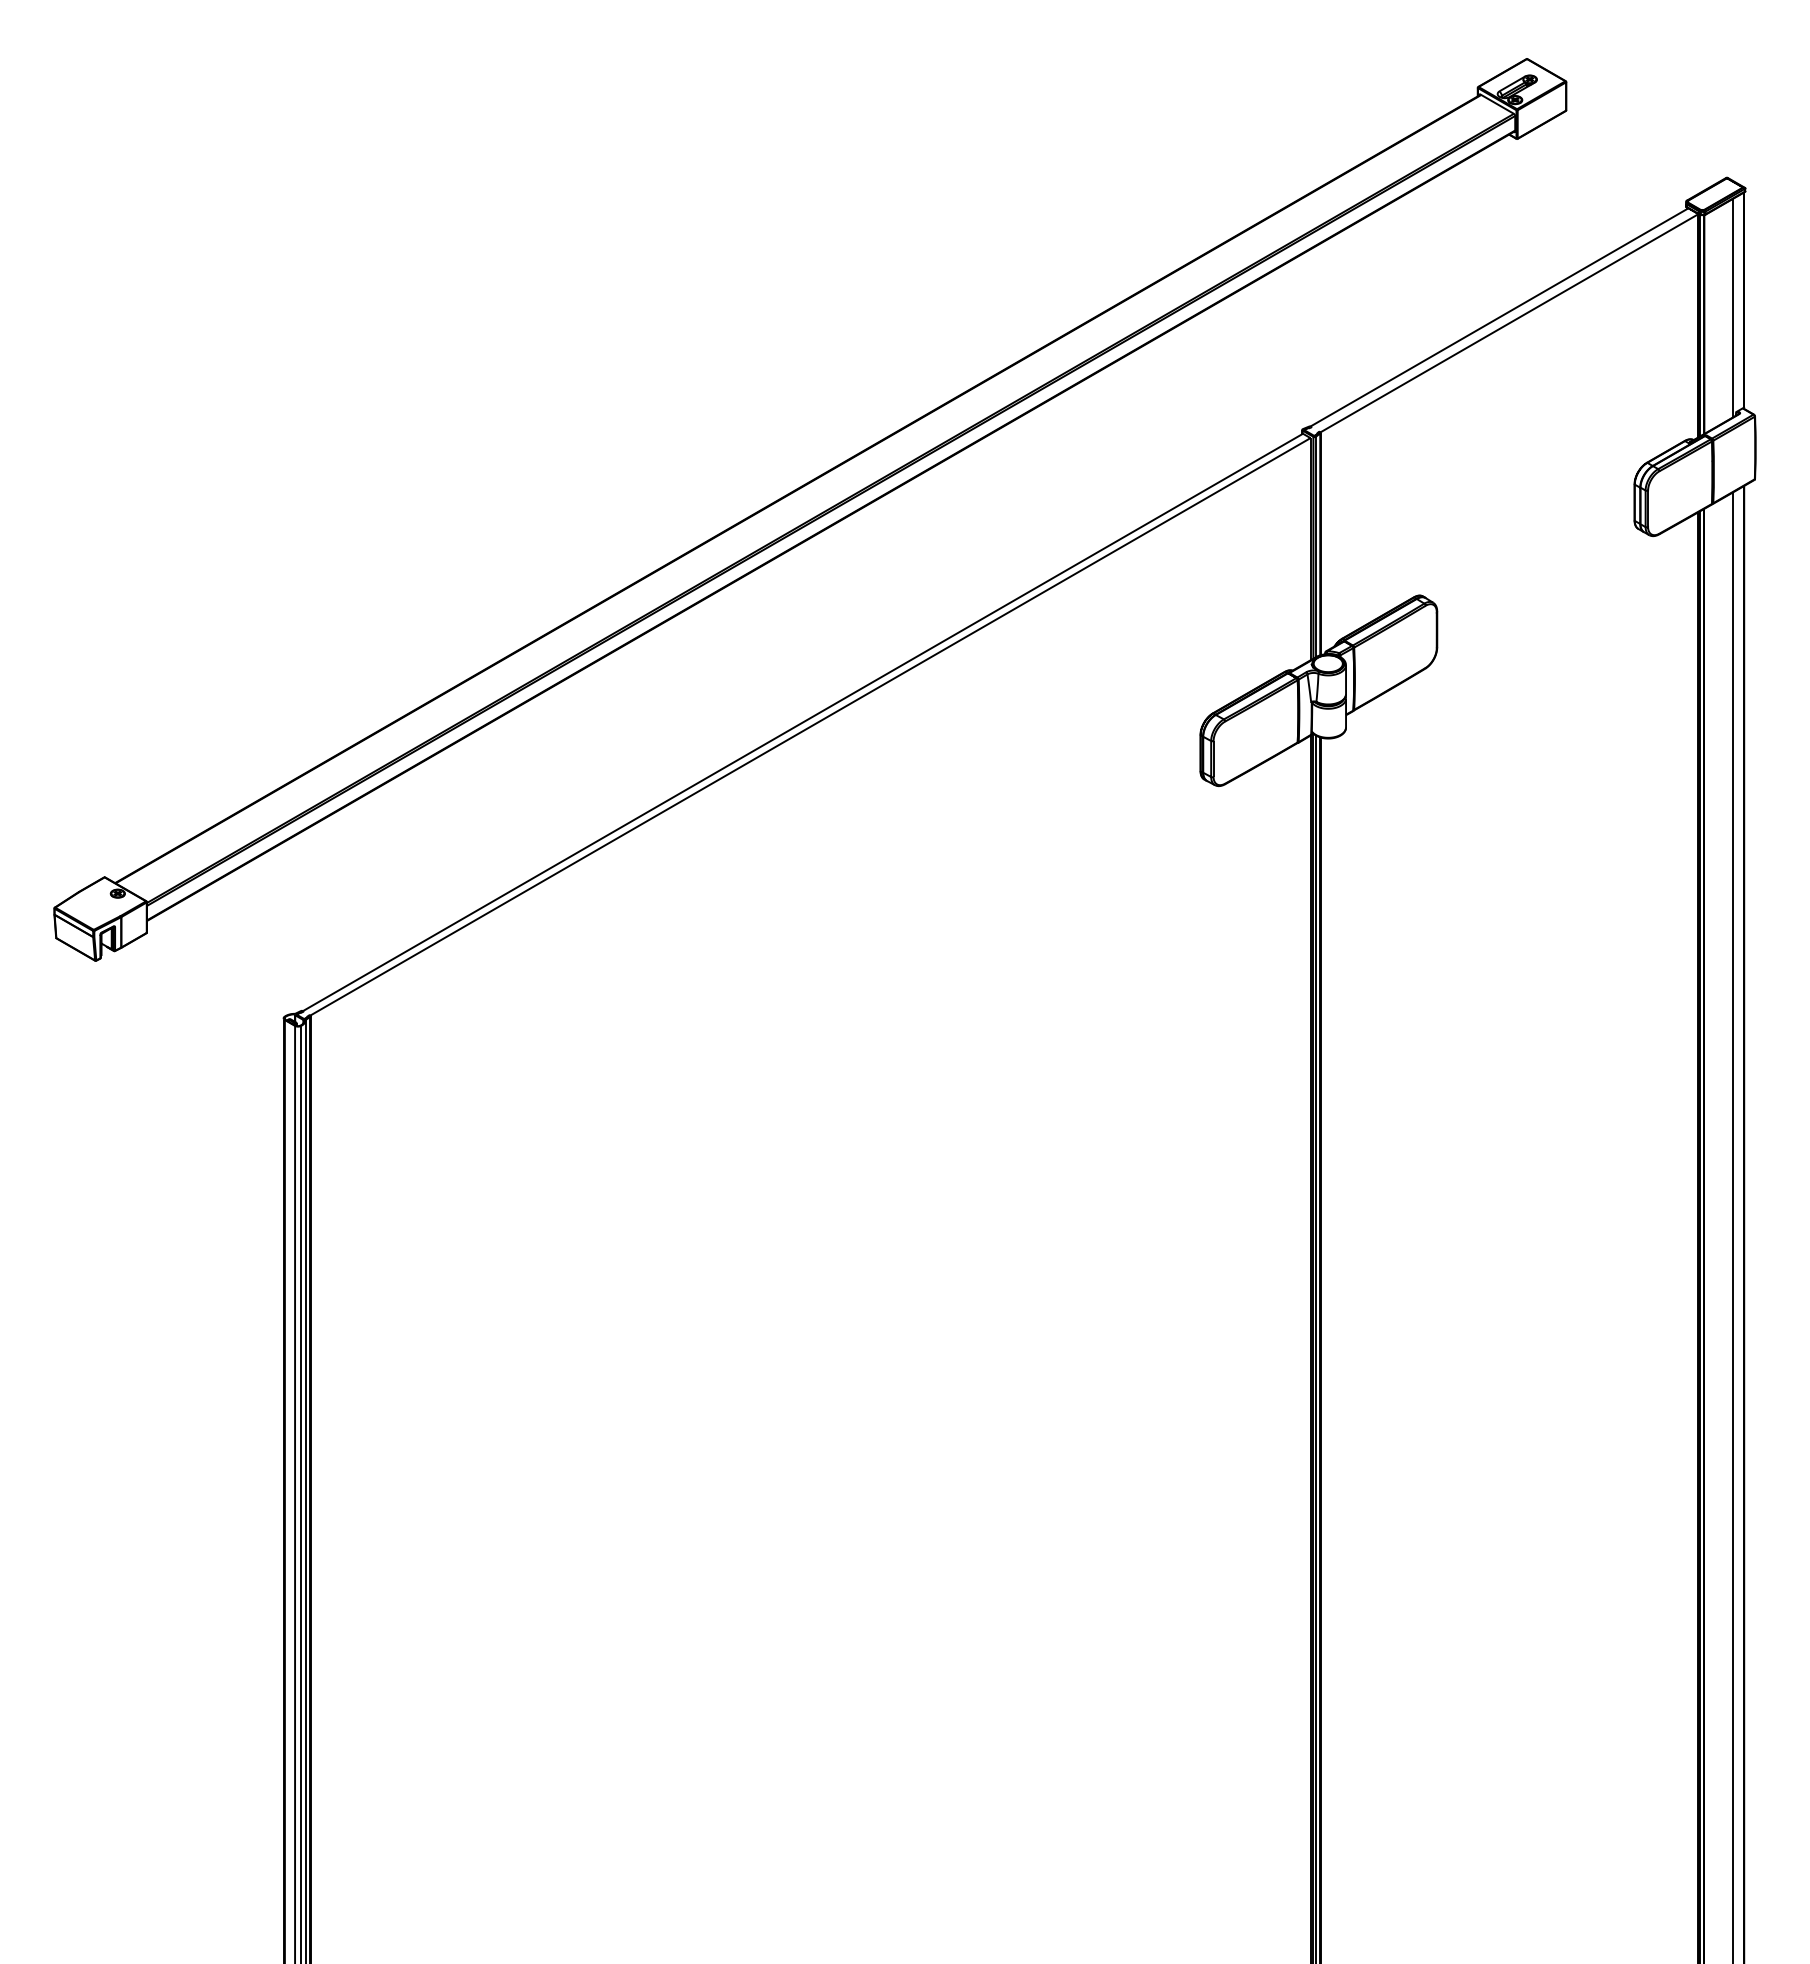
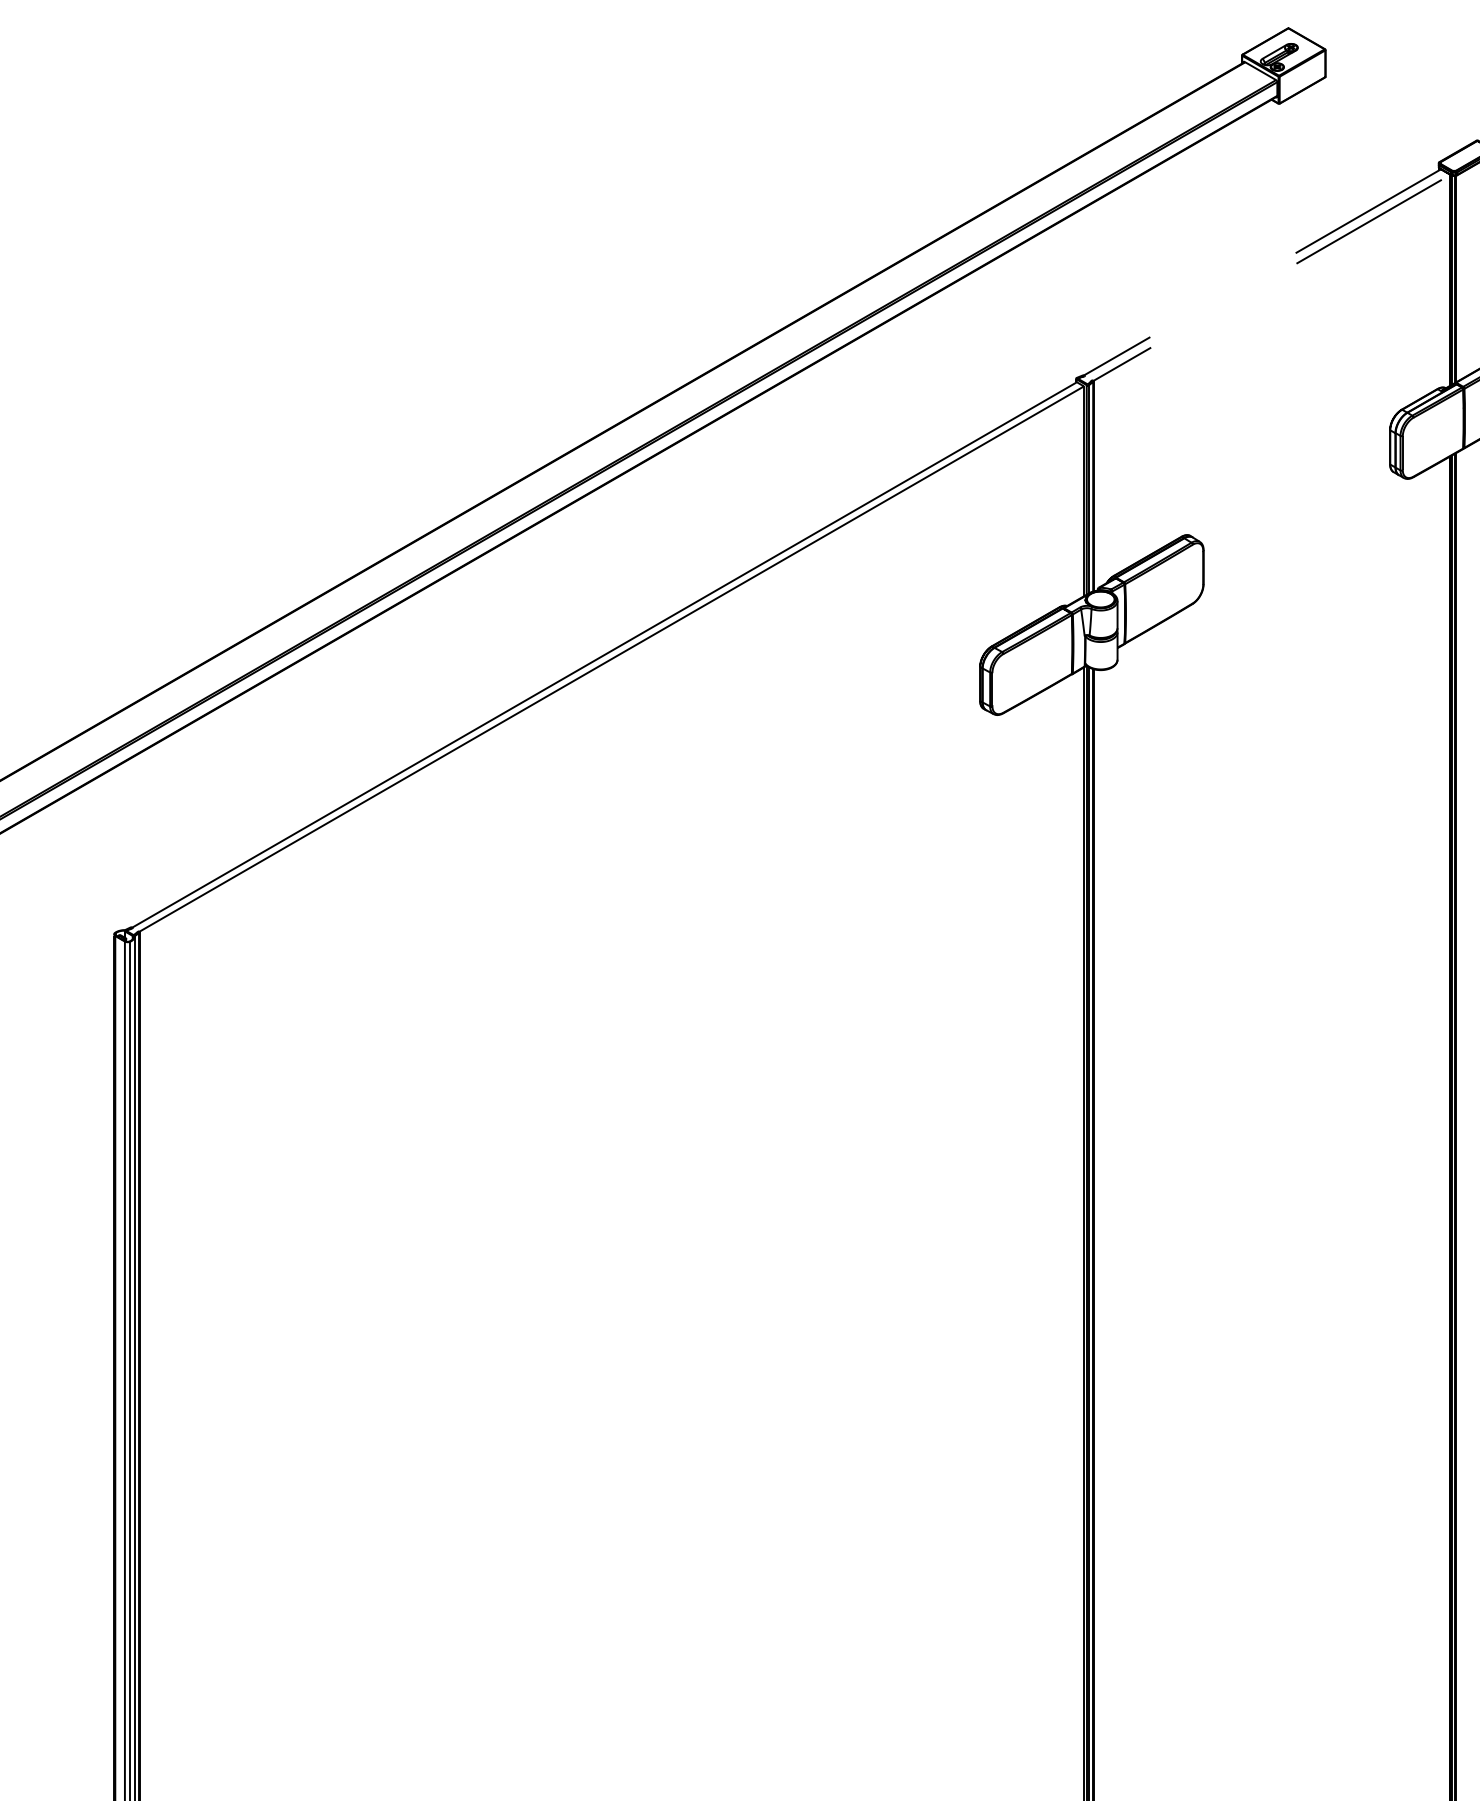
line: (1309, 433) -> (1083, 382), solid -> dashed

